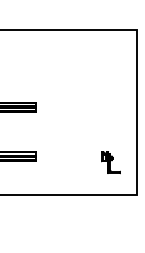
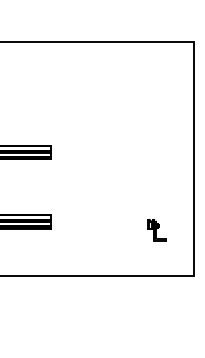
part: (110, 162) -> (156, 229), size x0.7

